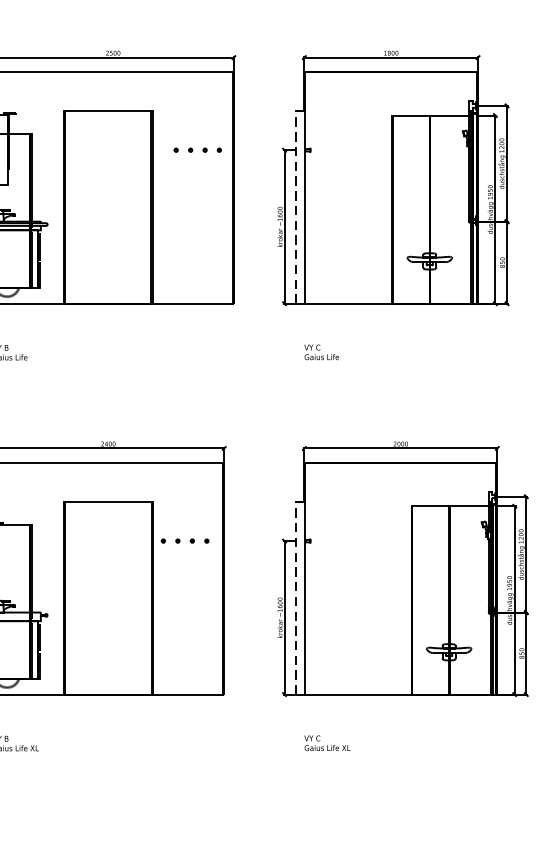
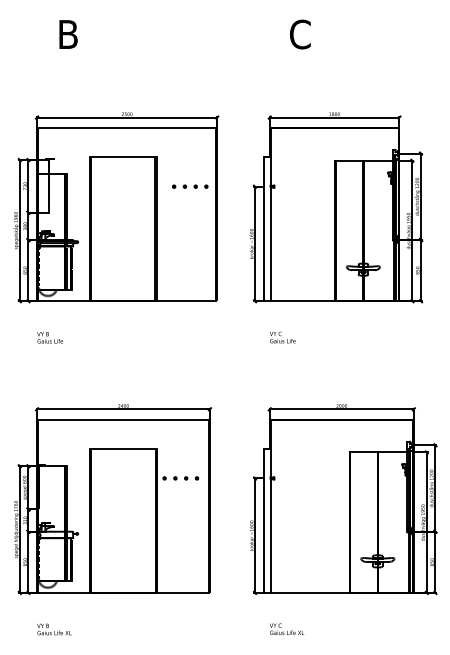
line: (295, 206) -> (263, 228), dashed -> solid
line: (295, 597) -> (263, 520), dashed -> solid

